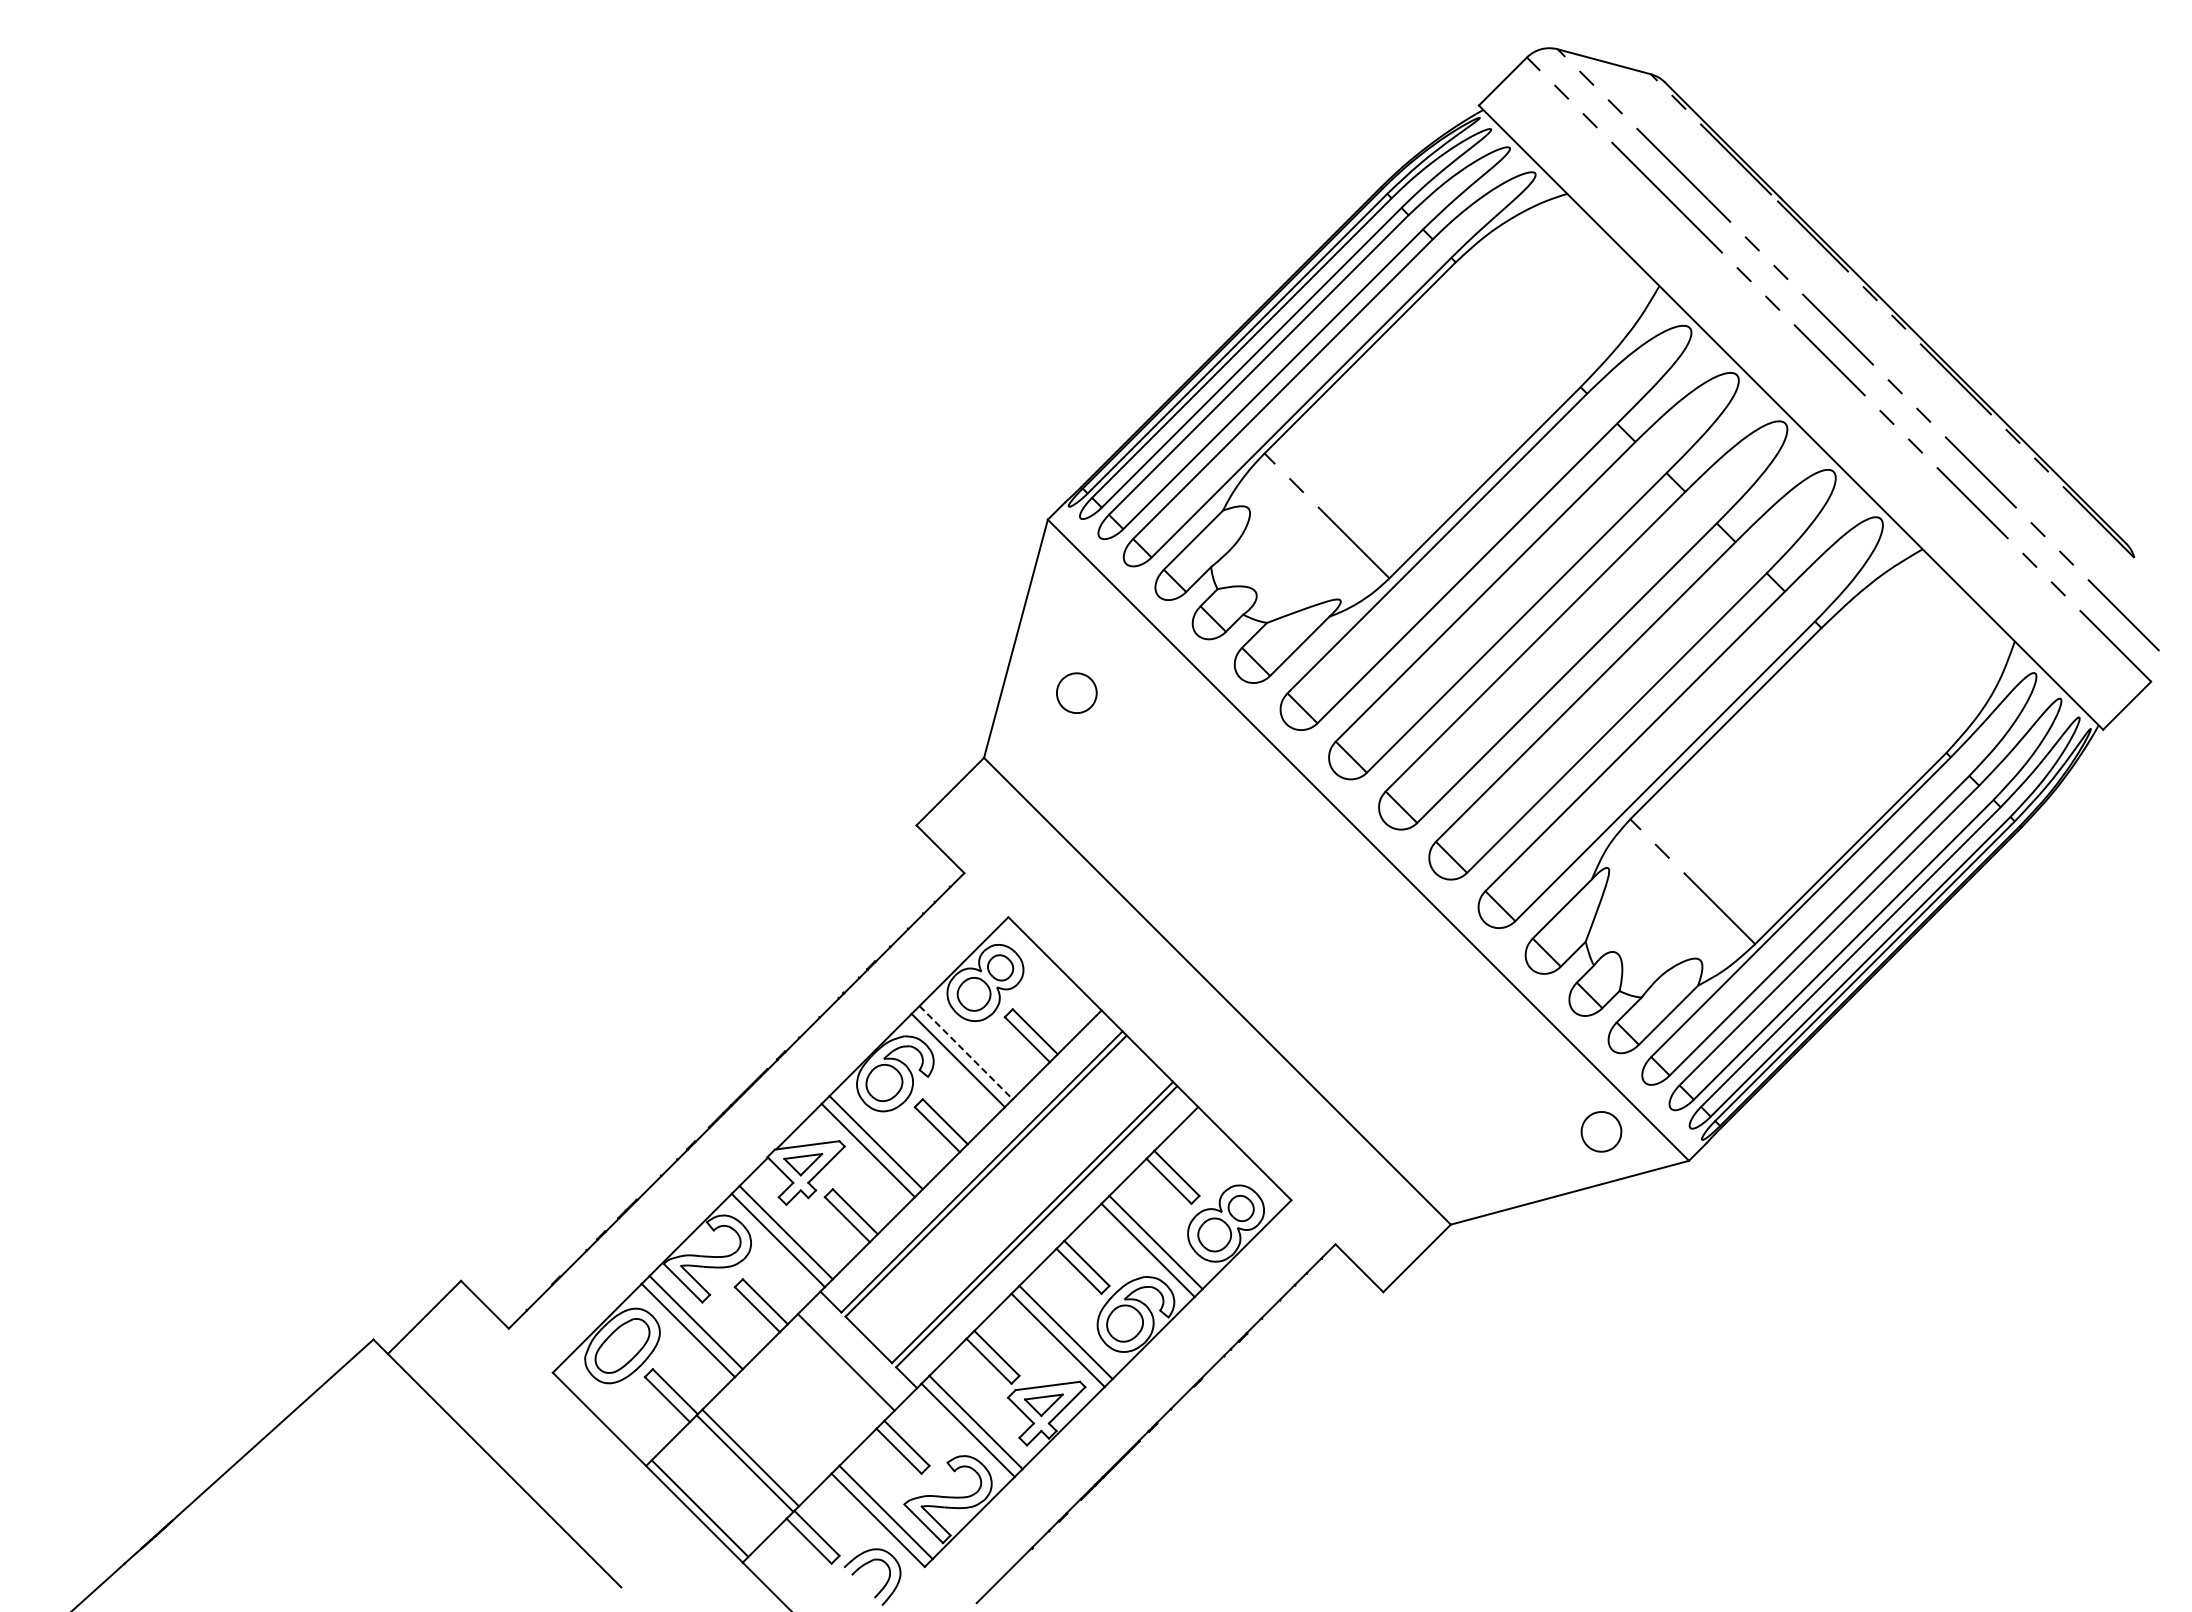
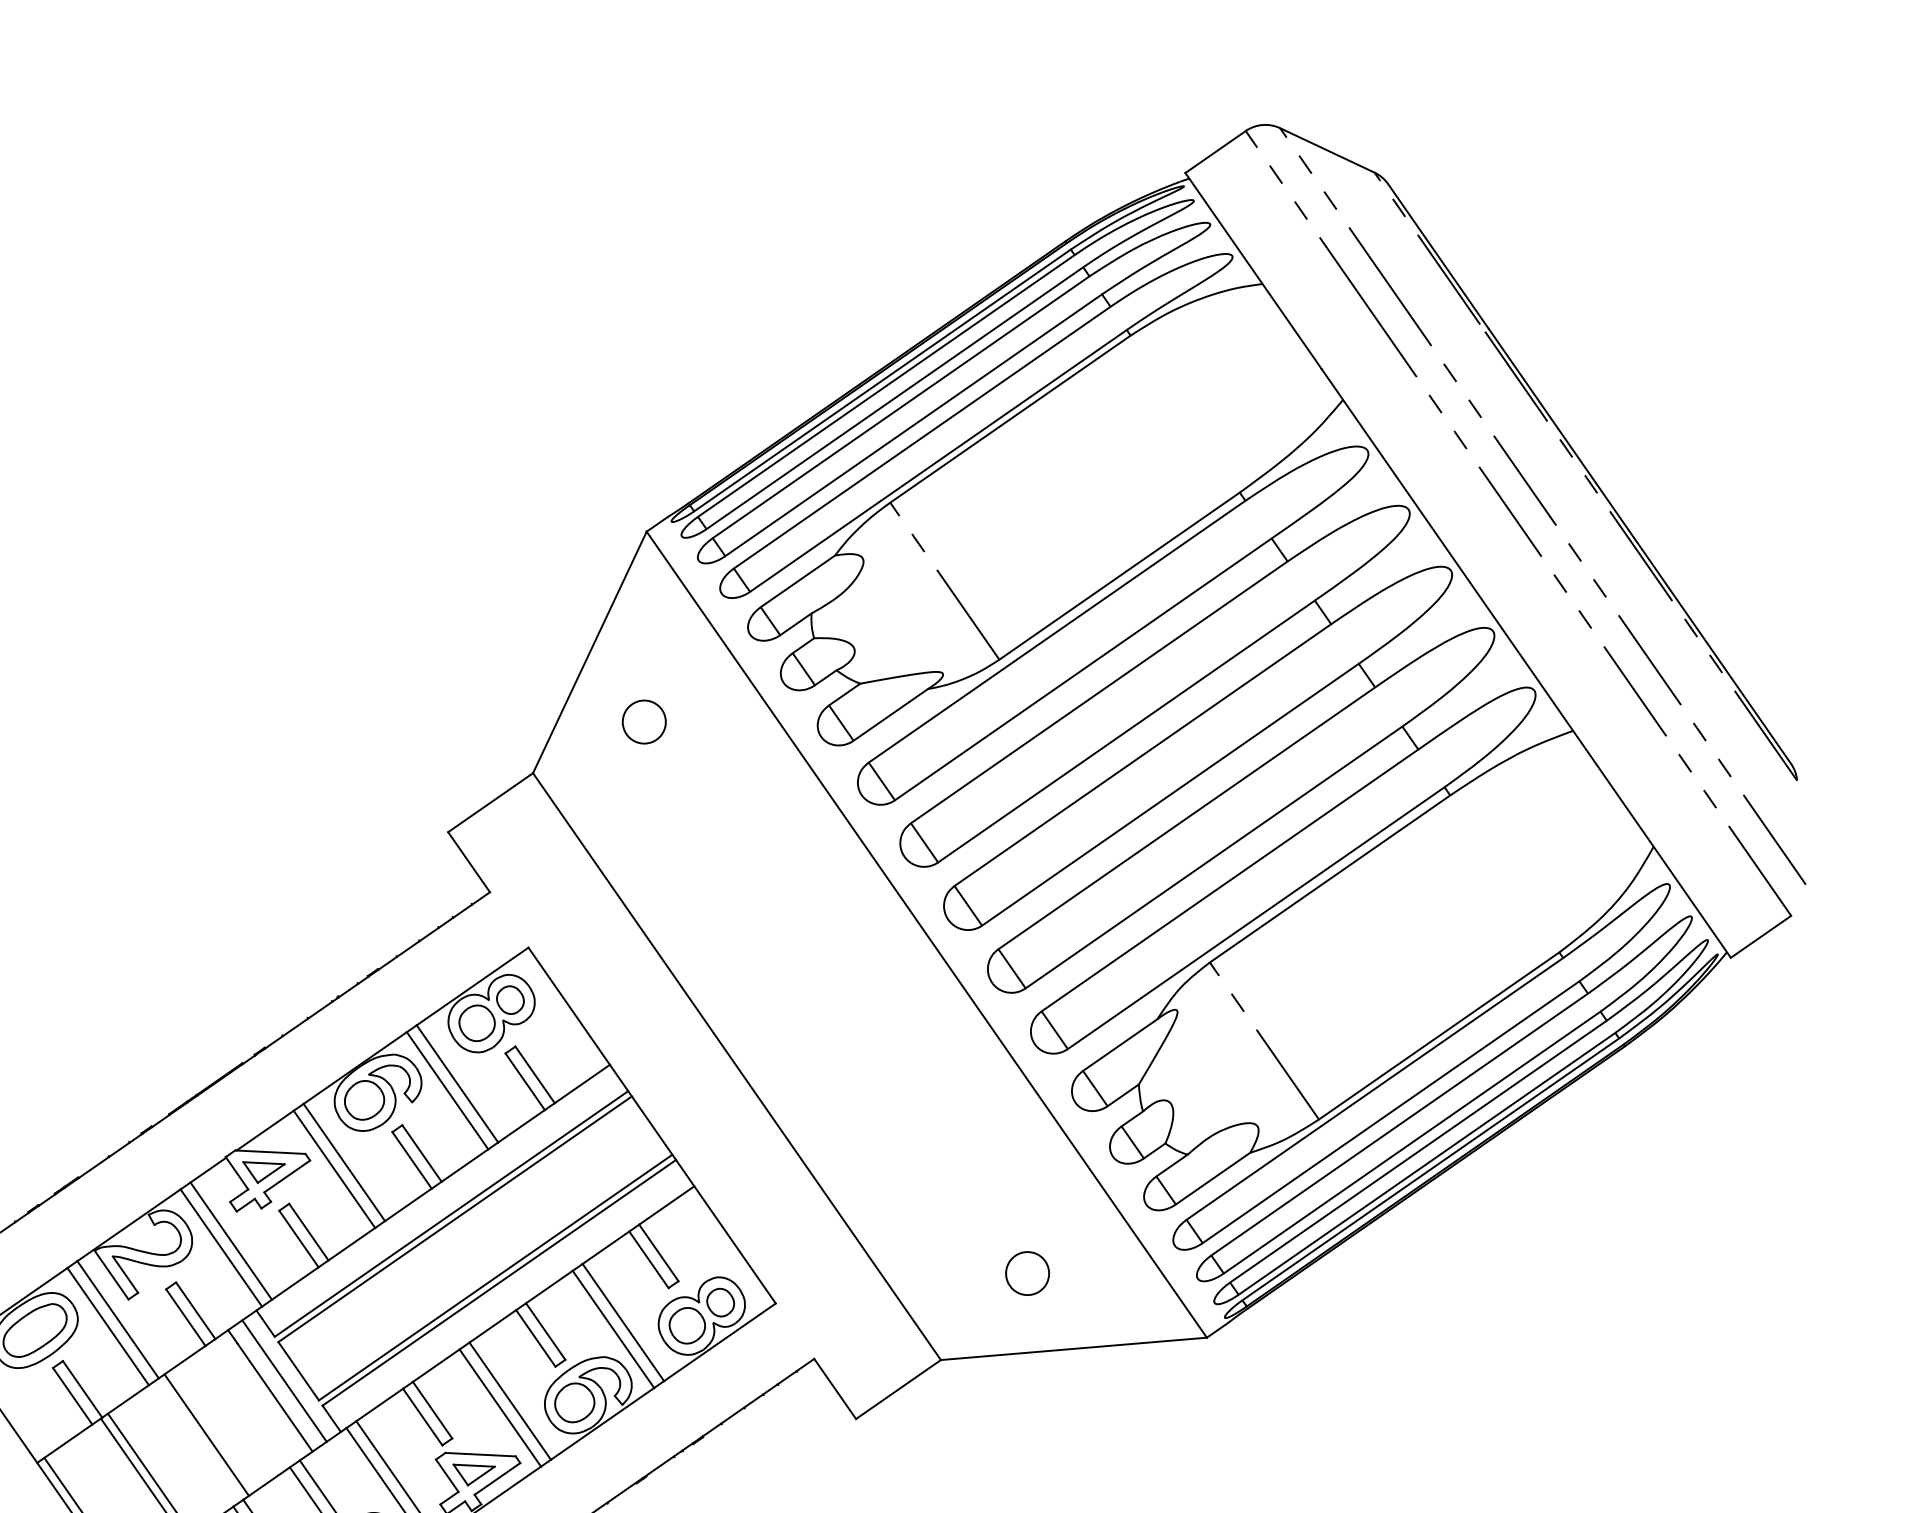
line: (966, 1052) -> (457, 1083), dashed -> solid
part: (1601, 1131) -> (1027, 1273), moved
line: (857, 1350) -> (284, 1380), added
line: (795, 1412) -> (206, 1434), added

